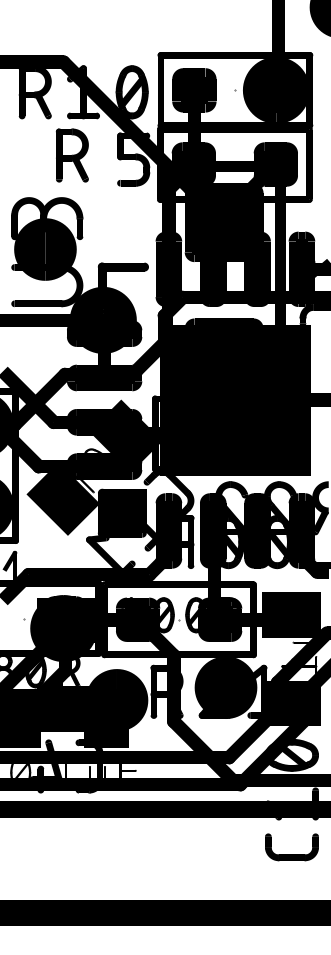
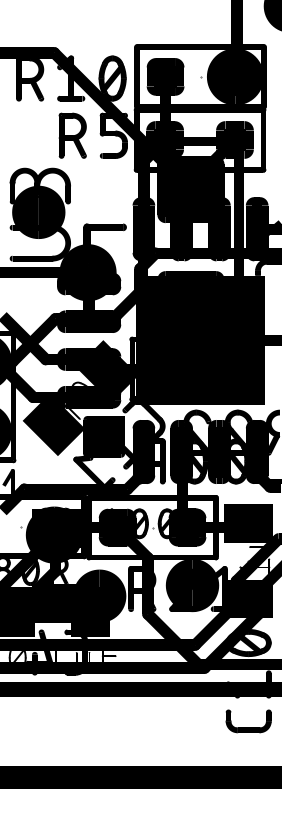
part: (71, 155) -> (72, 135), moved

